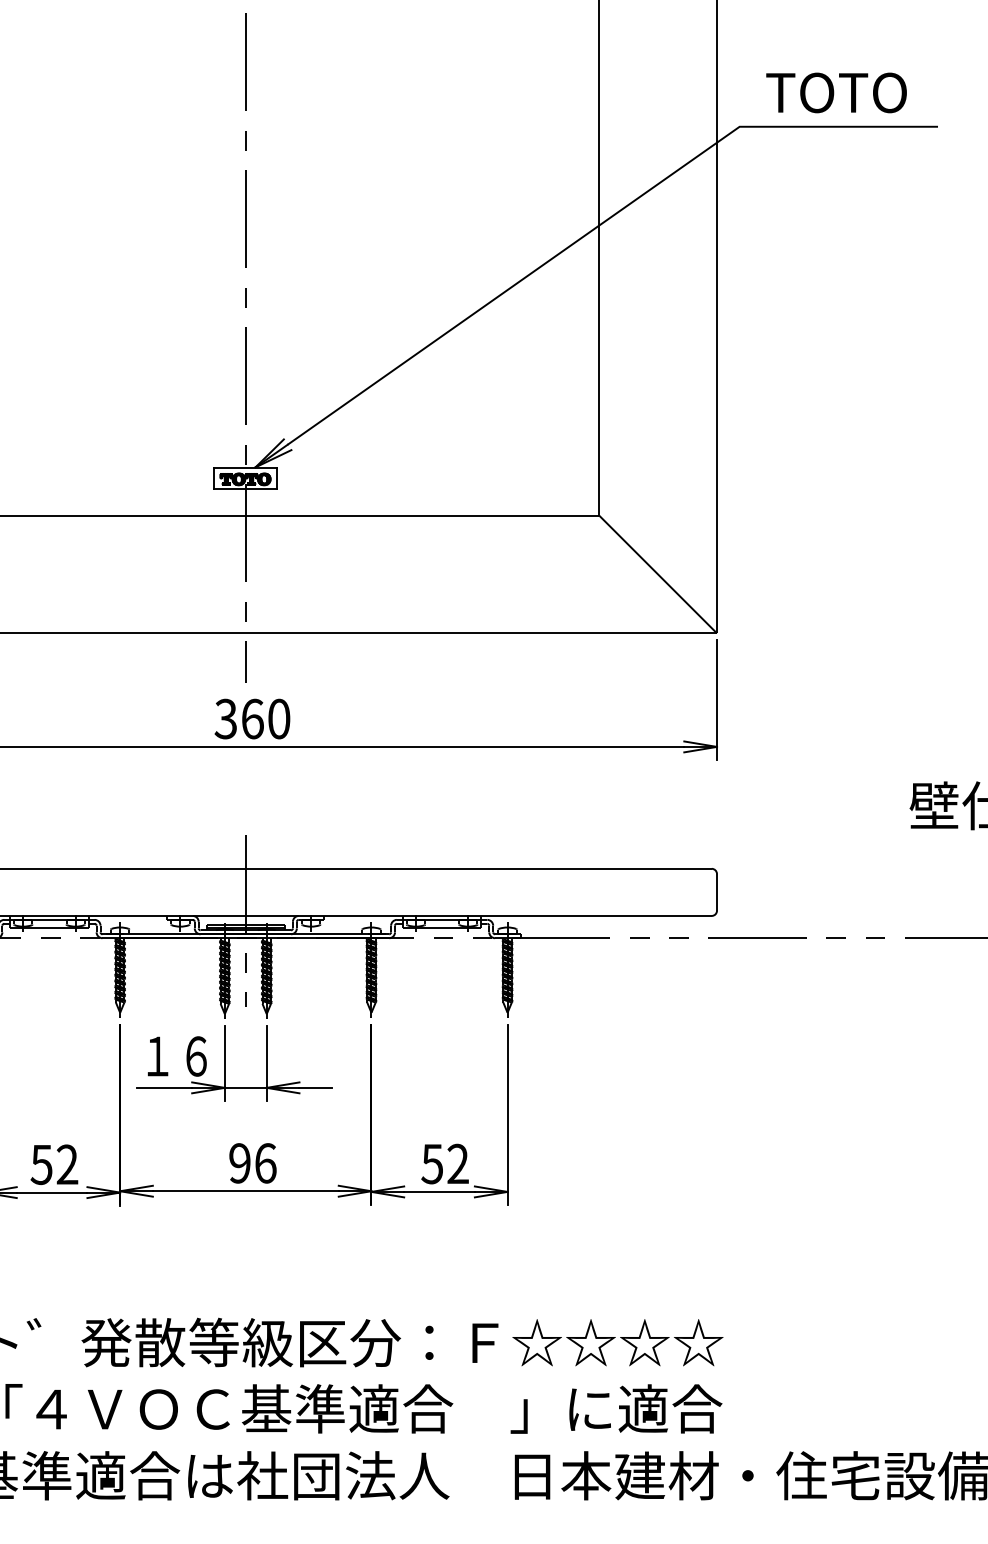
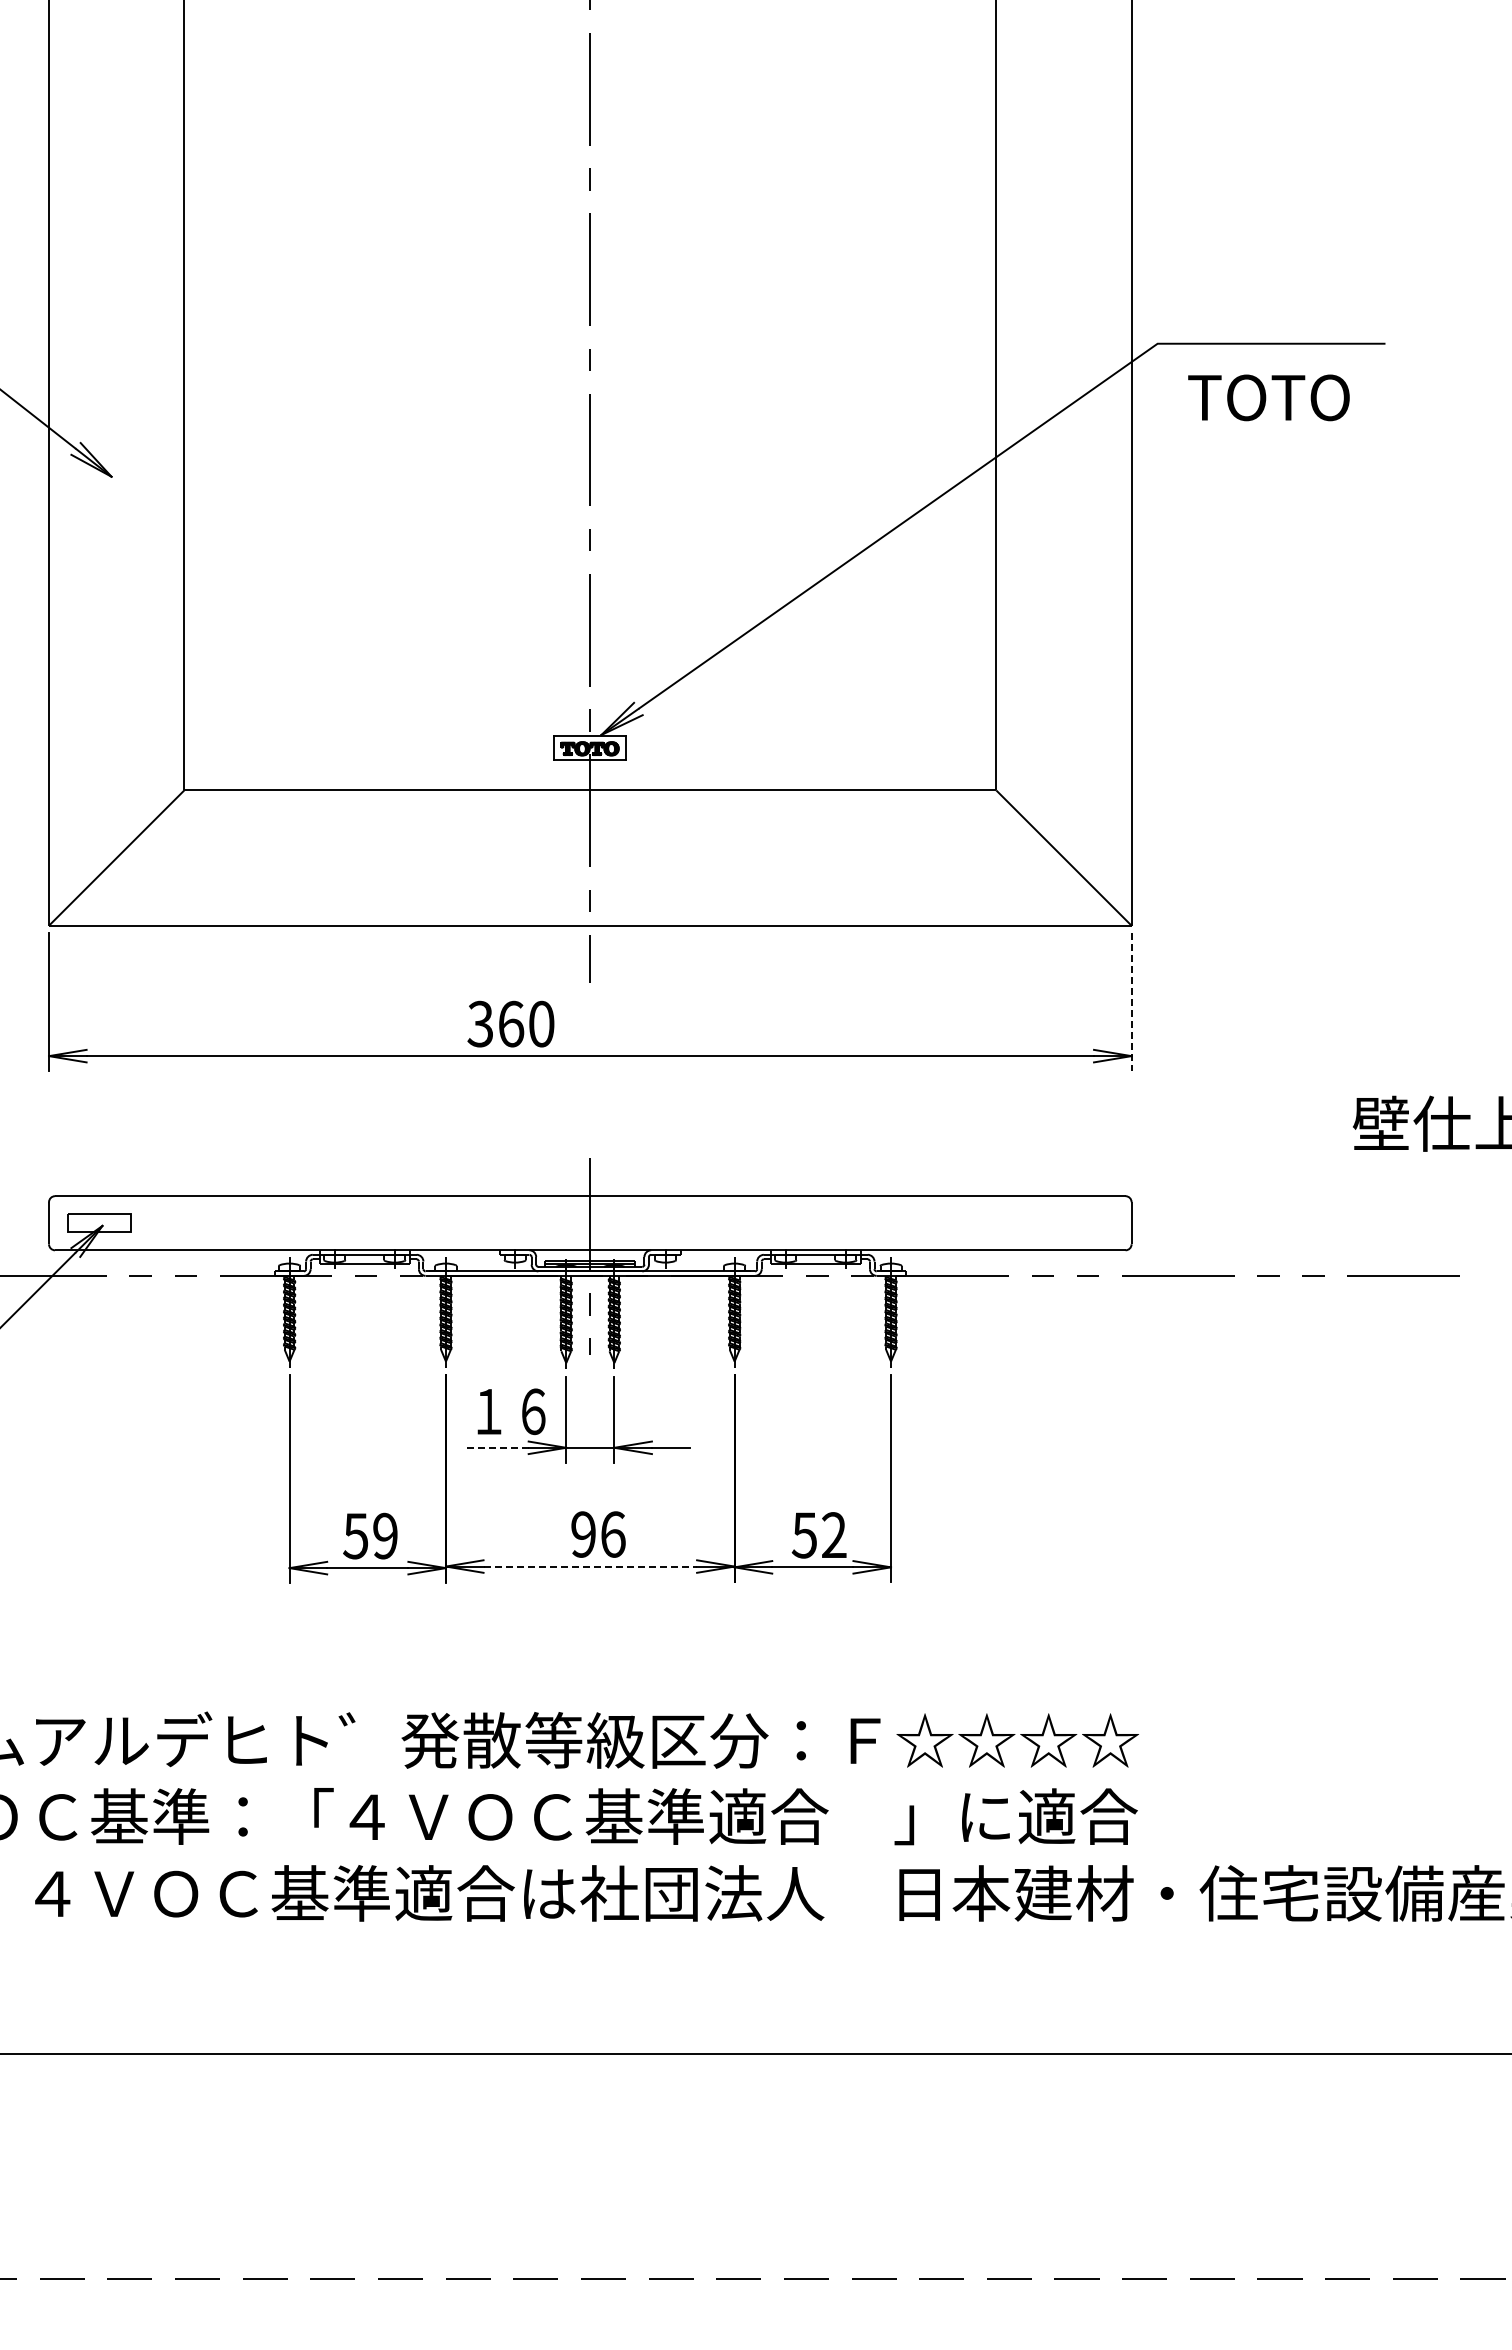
text: (836, 92) -> (1268, 397), moved
line: (716, 700) -> (1131, 1002), solid -> dashed
text: (252, 718) -> (510, 1023), moved
line: (164, 1087) -> (496, 1447), solid -> dashed
text: (67, 1165) -> (385, 1536), 52 -> 59
line: (245, 1191) -> (590, 1566), solid -> dashed

